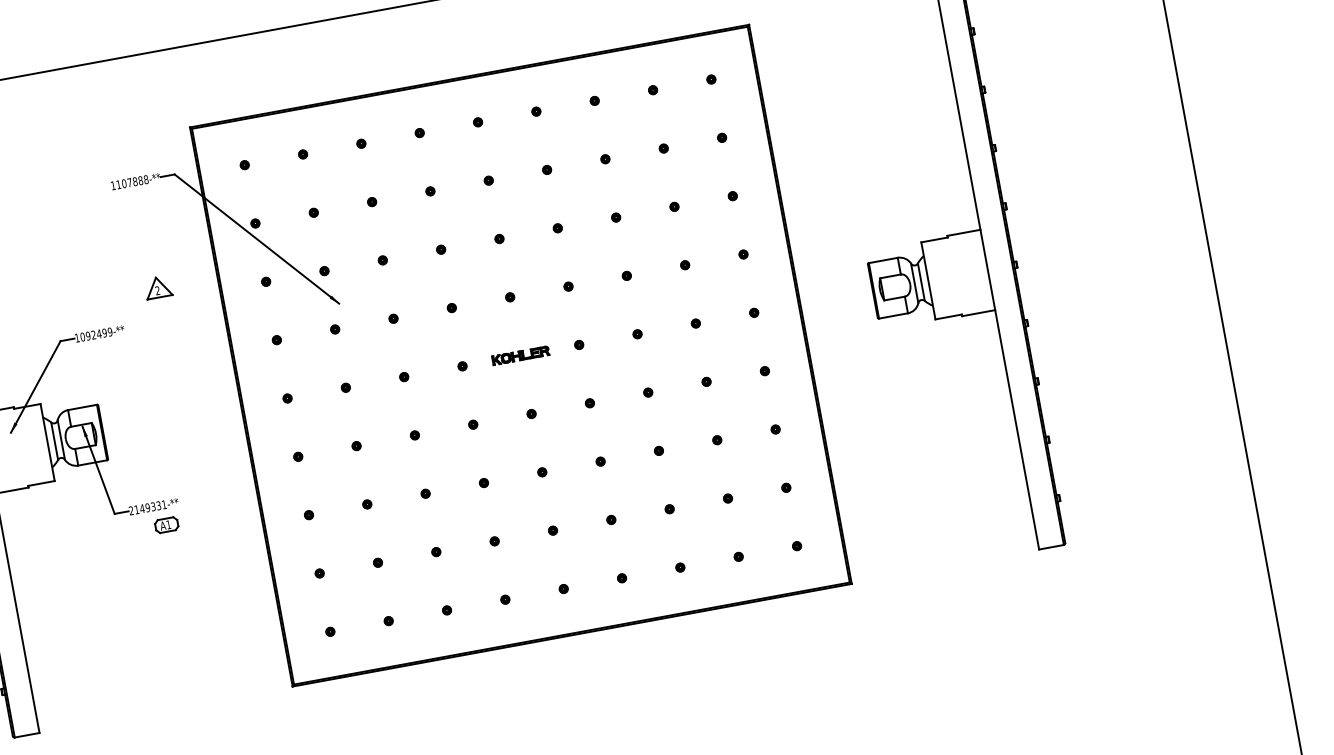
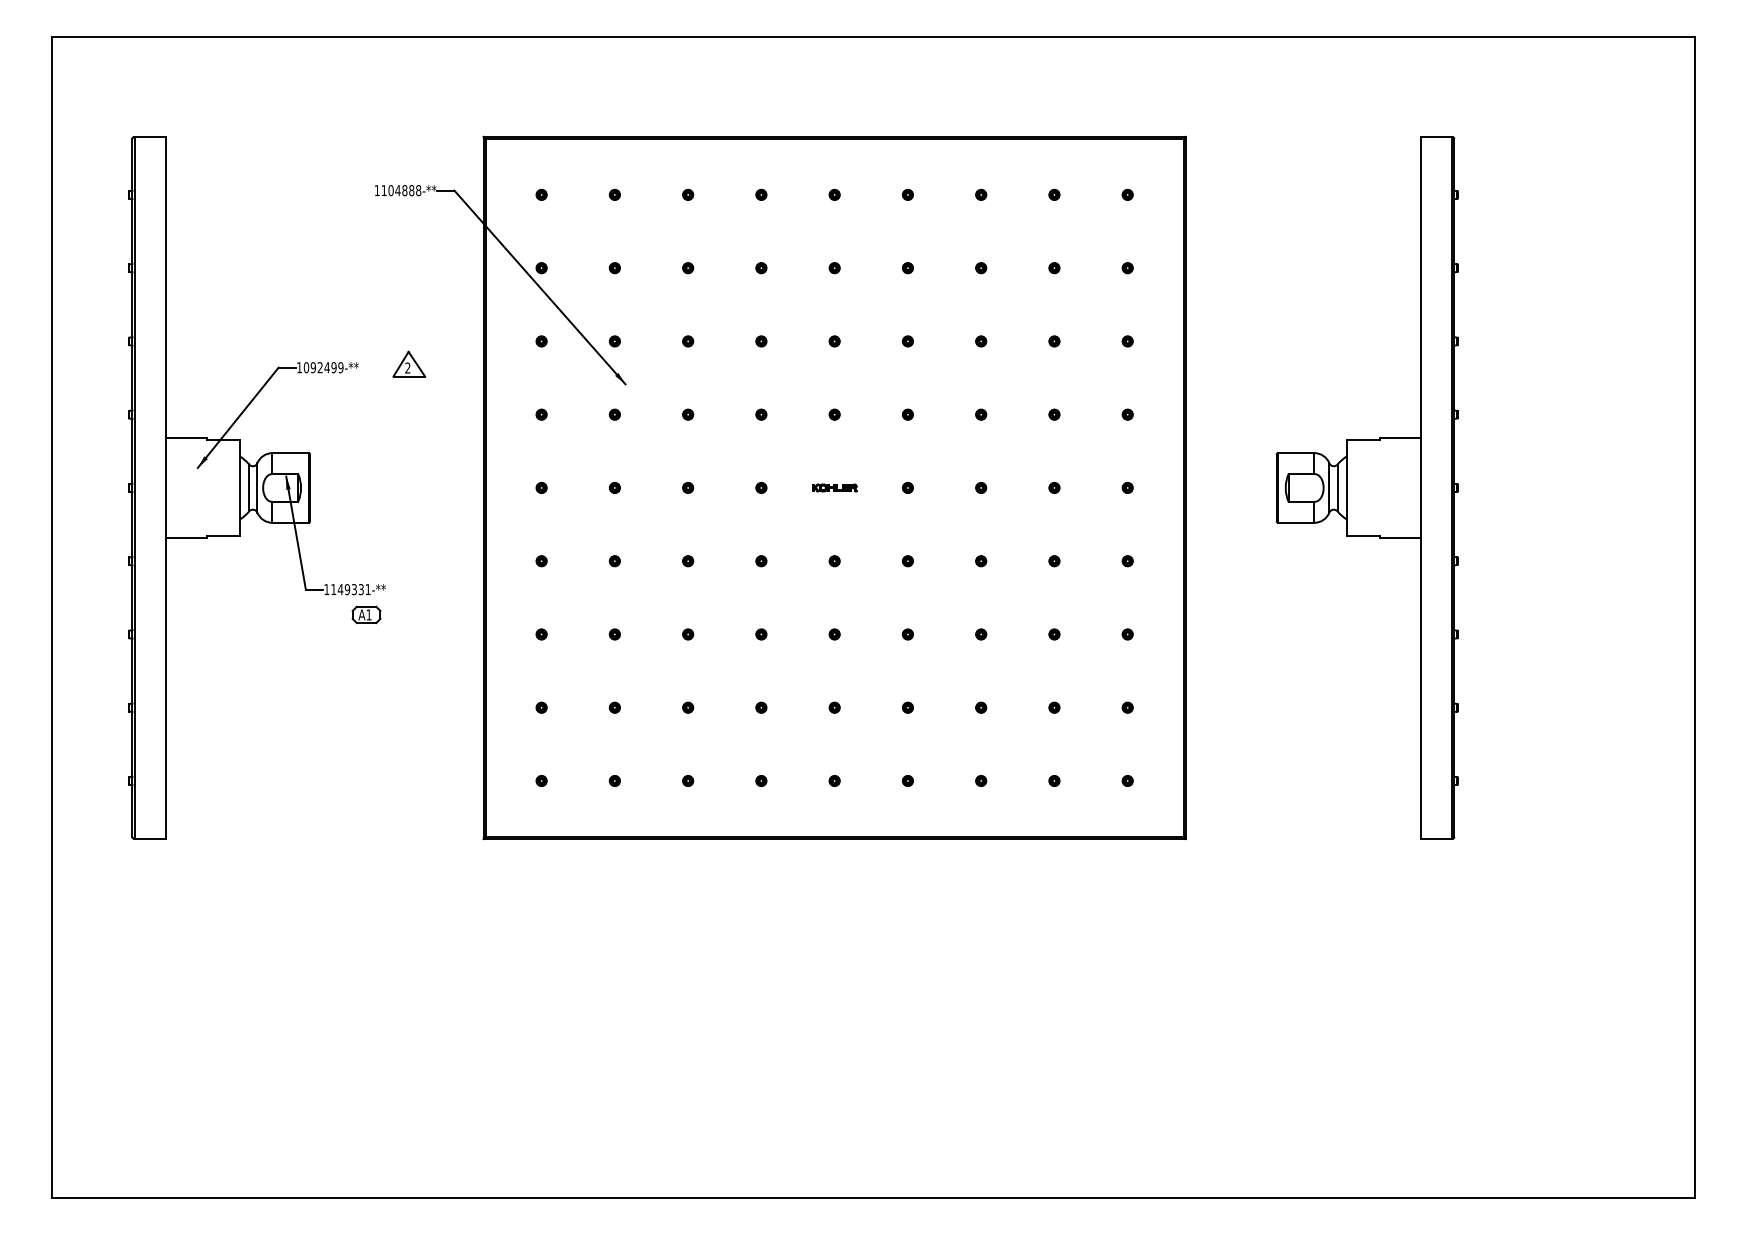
text: (129, 182) -> (397, 190), 1107888-** -> 1104888-**
part: (158, 286) -> (409, 363), moved
part: (520, 355) -> (834, 487), size x0.62
text: (131, 510) -> (326, 589), 2149331-** -> 1149331-**

